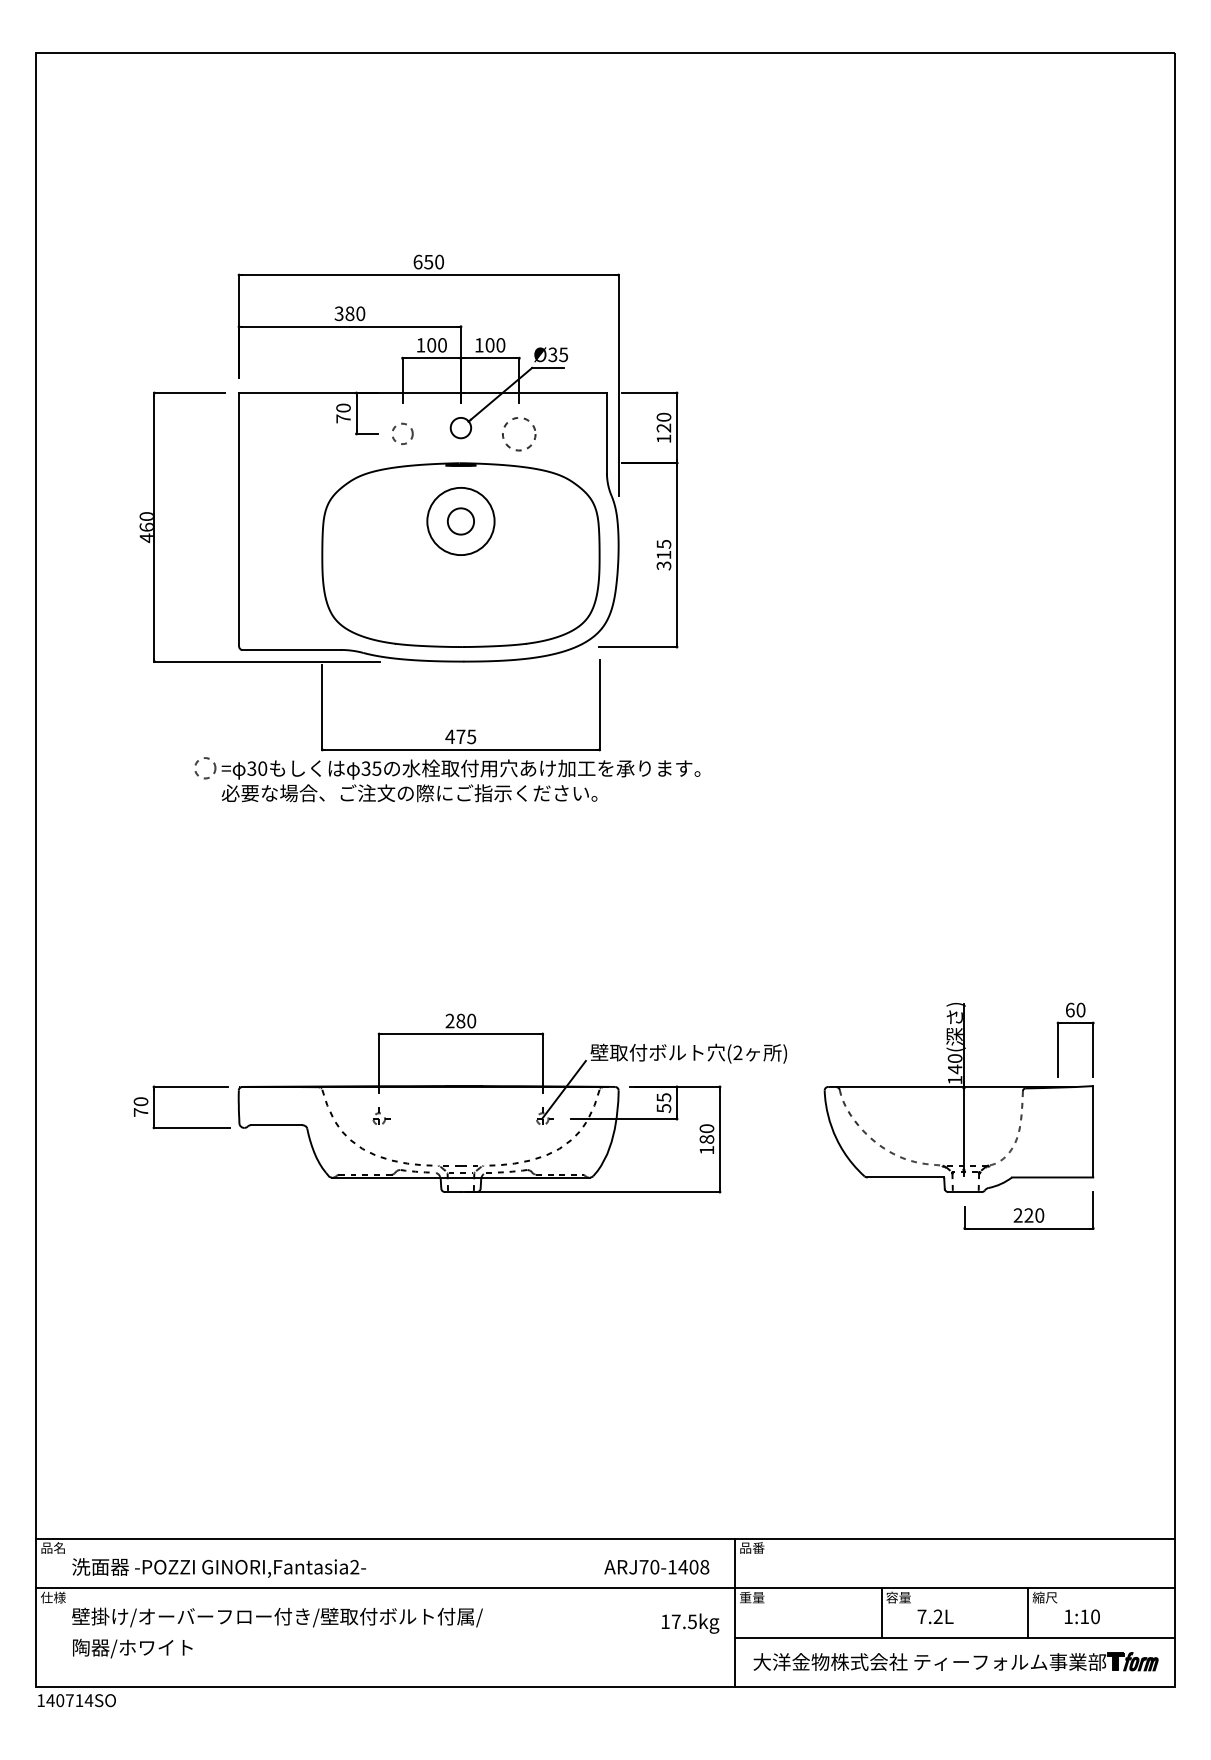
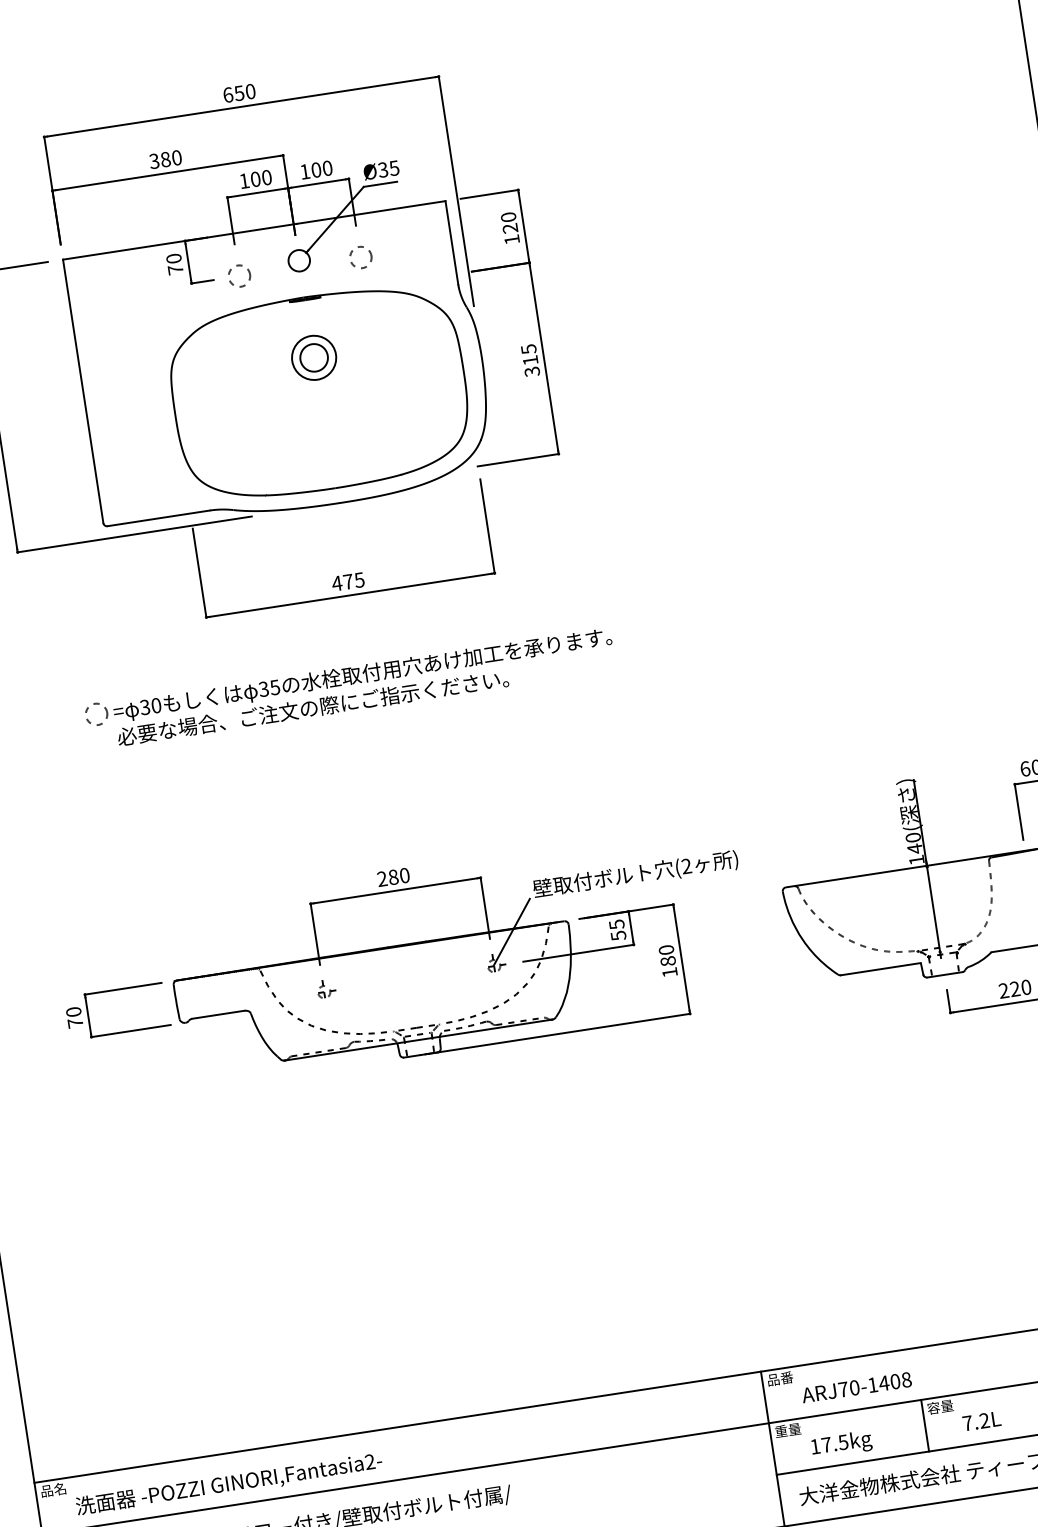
circle: (519, 433) -> (361, 257), size x0.62
circle: (460, 521) -> (313, 357), size x0.62
part: (447, 779) -> (350, 687), moved
text: (656, 1567) -> (856, 1387), moved
text: (690, 1623) -> (841, 1444), moved

